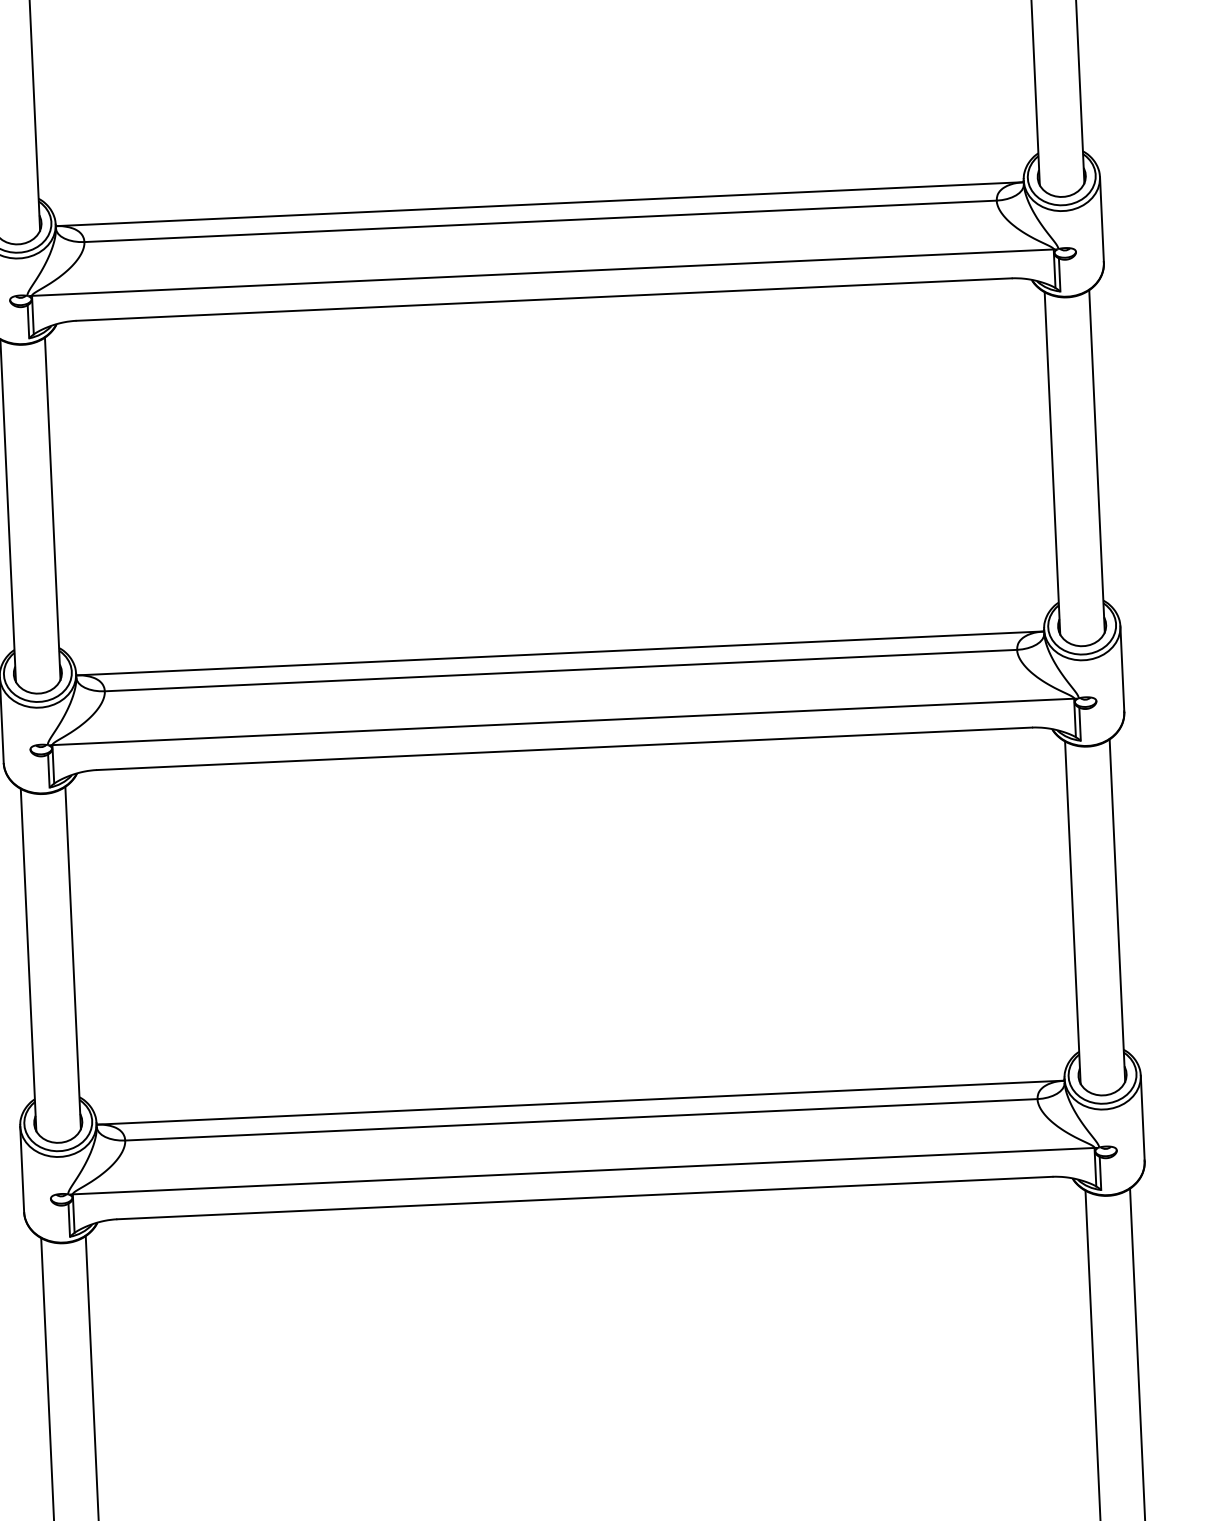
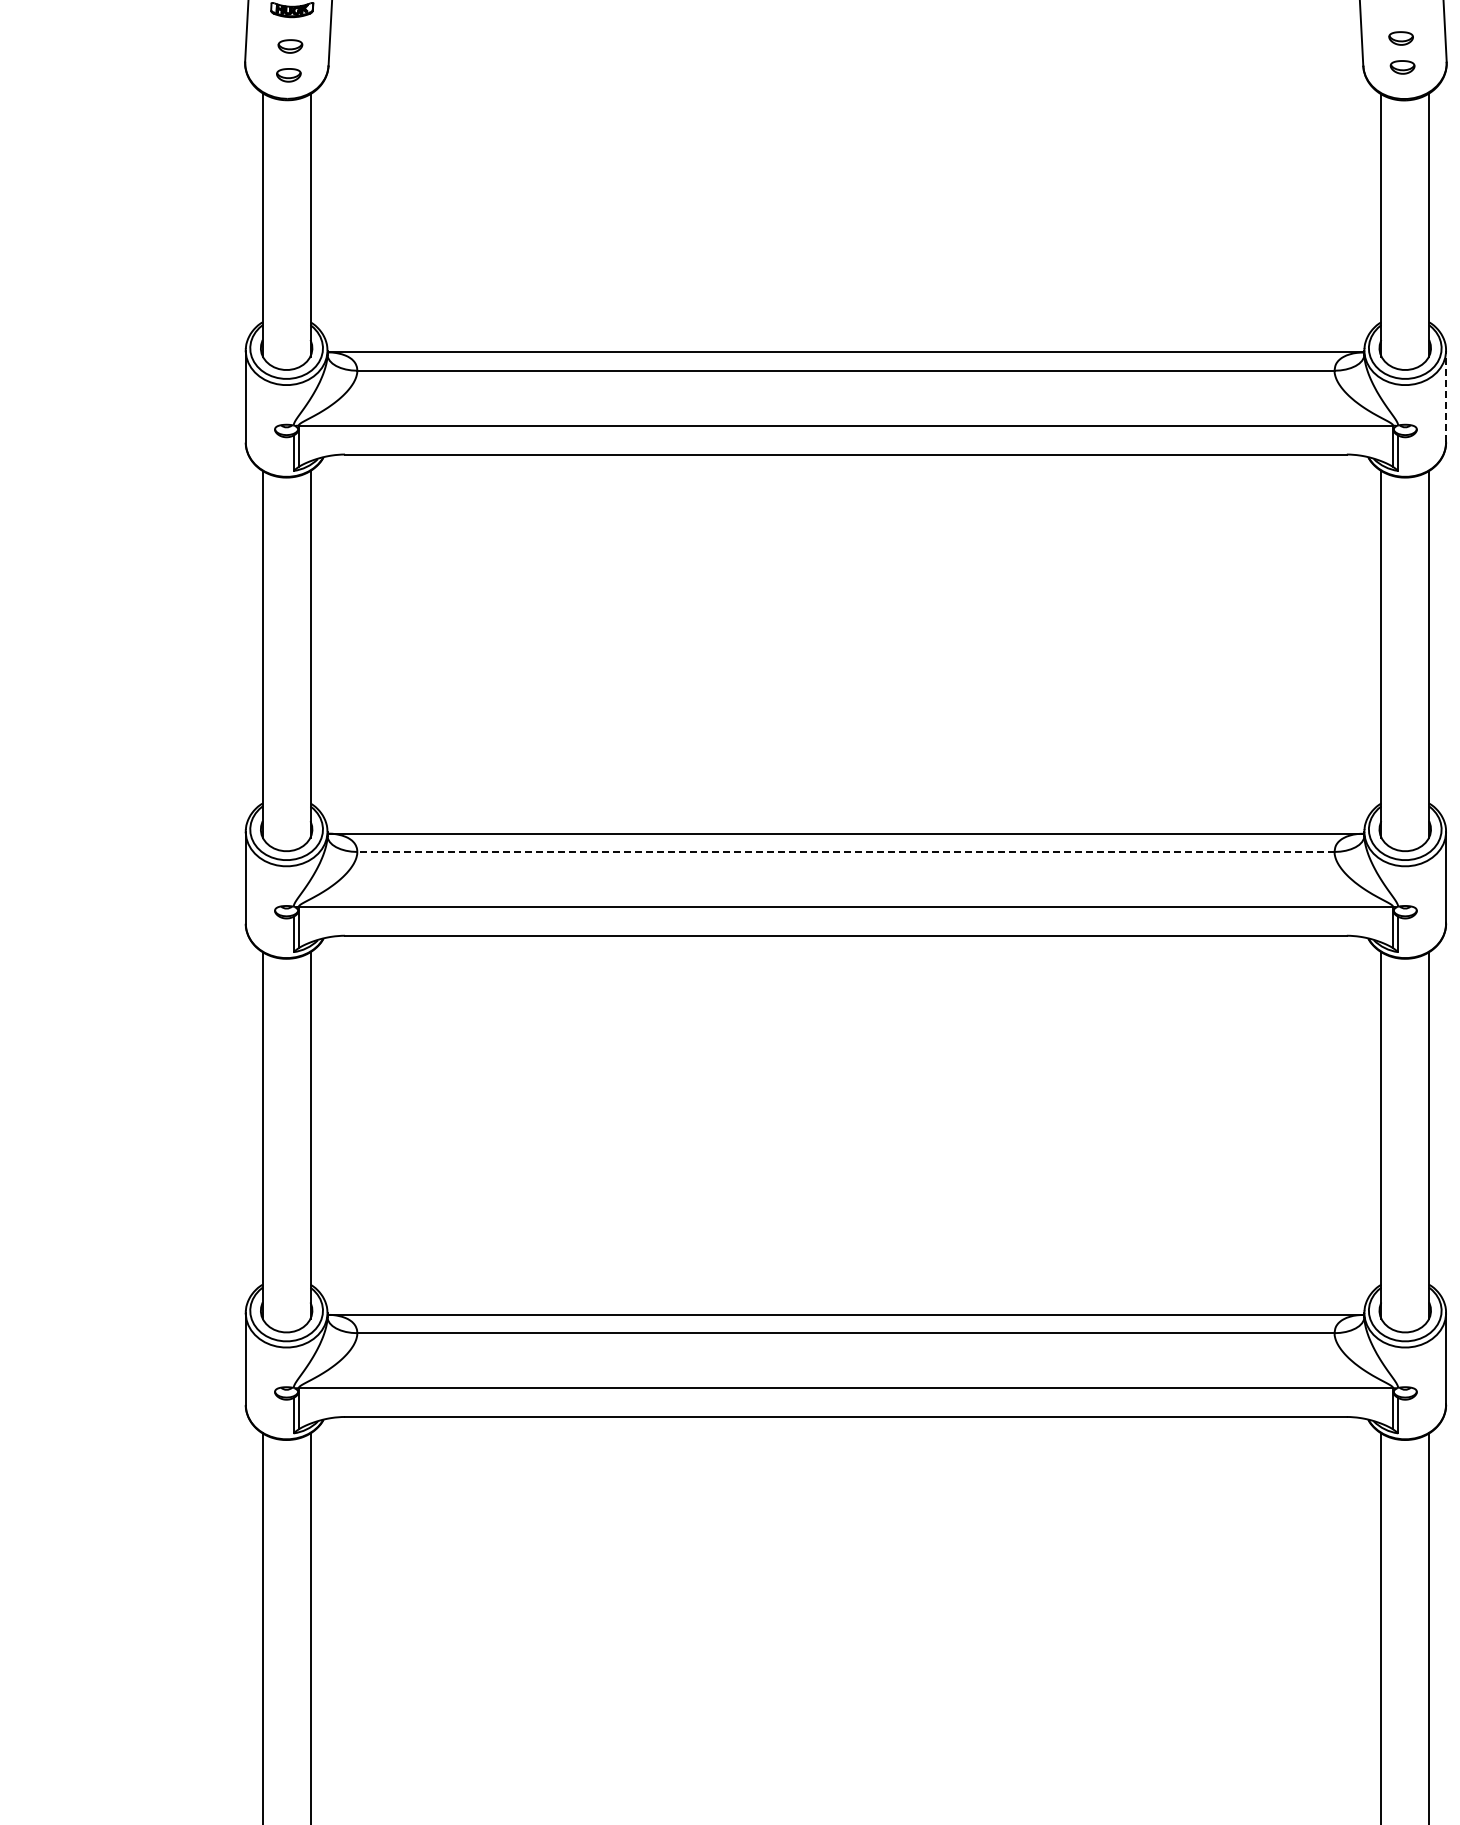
line: (1102, 219) -> (1446, 396), solid -> dashed
line: (560, 670) -> (845, 851), solid -> dashed

